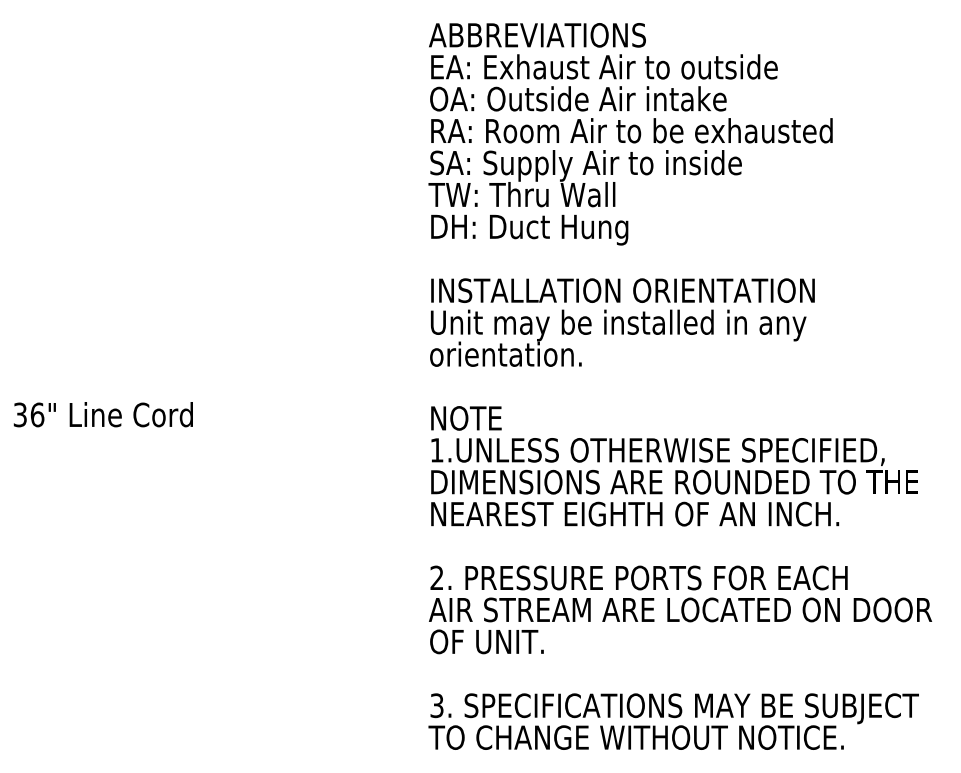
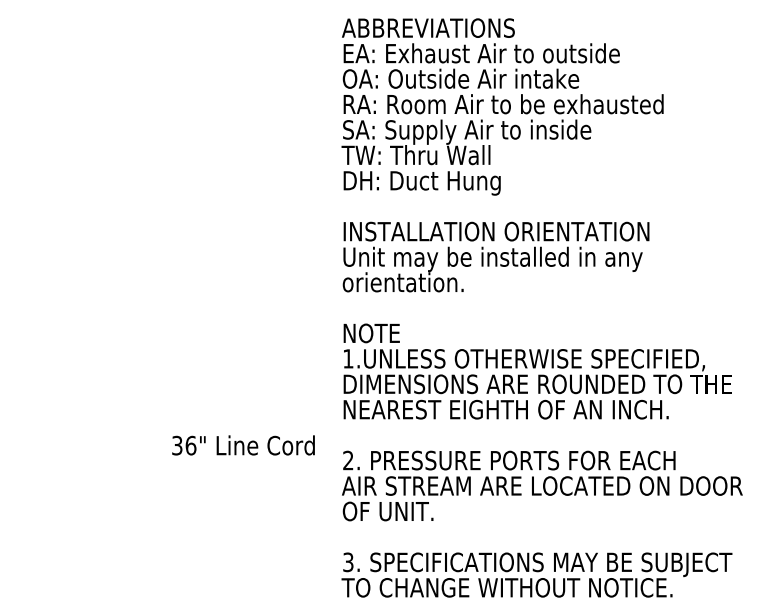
text: (103, 414) -> (243, 445), moved

